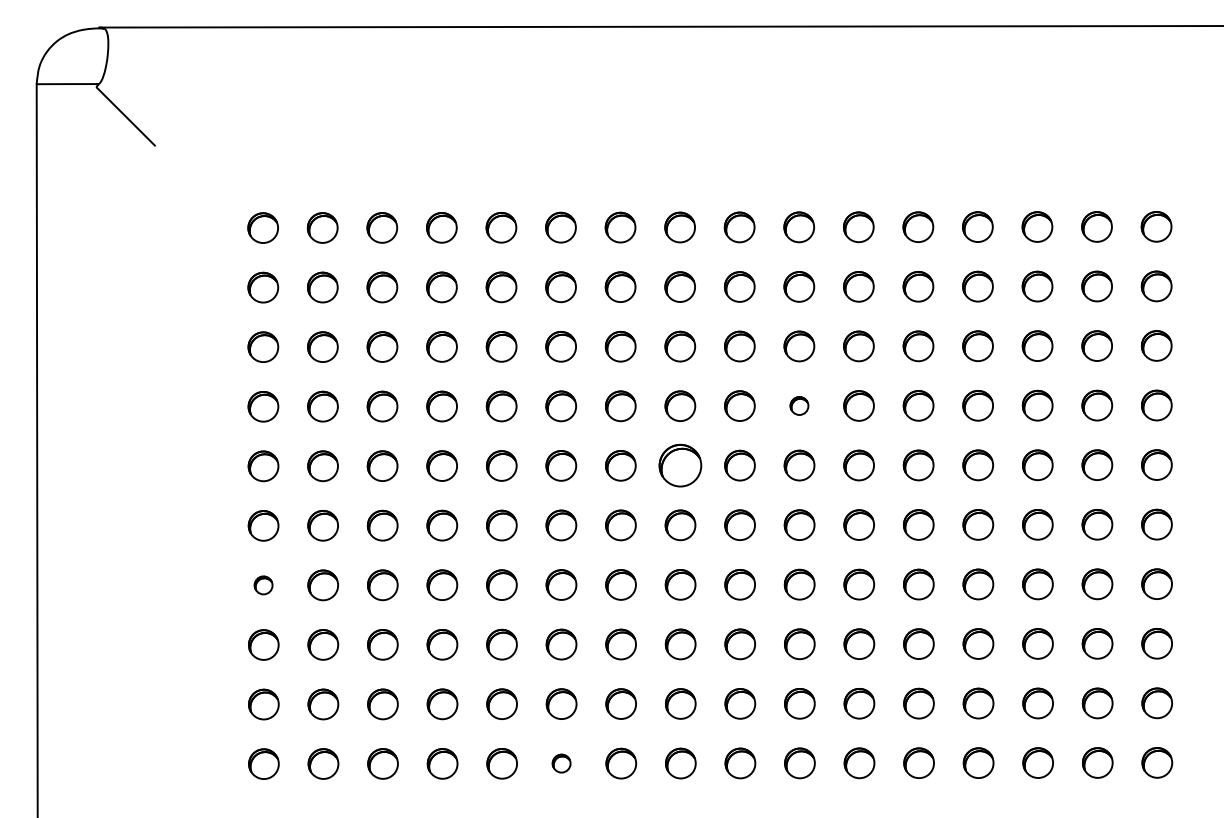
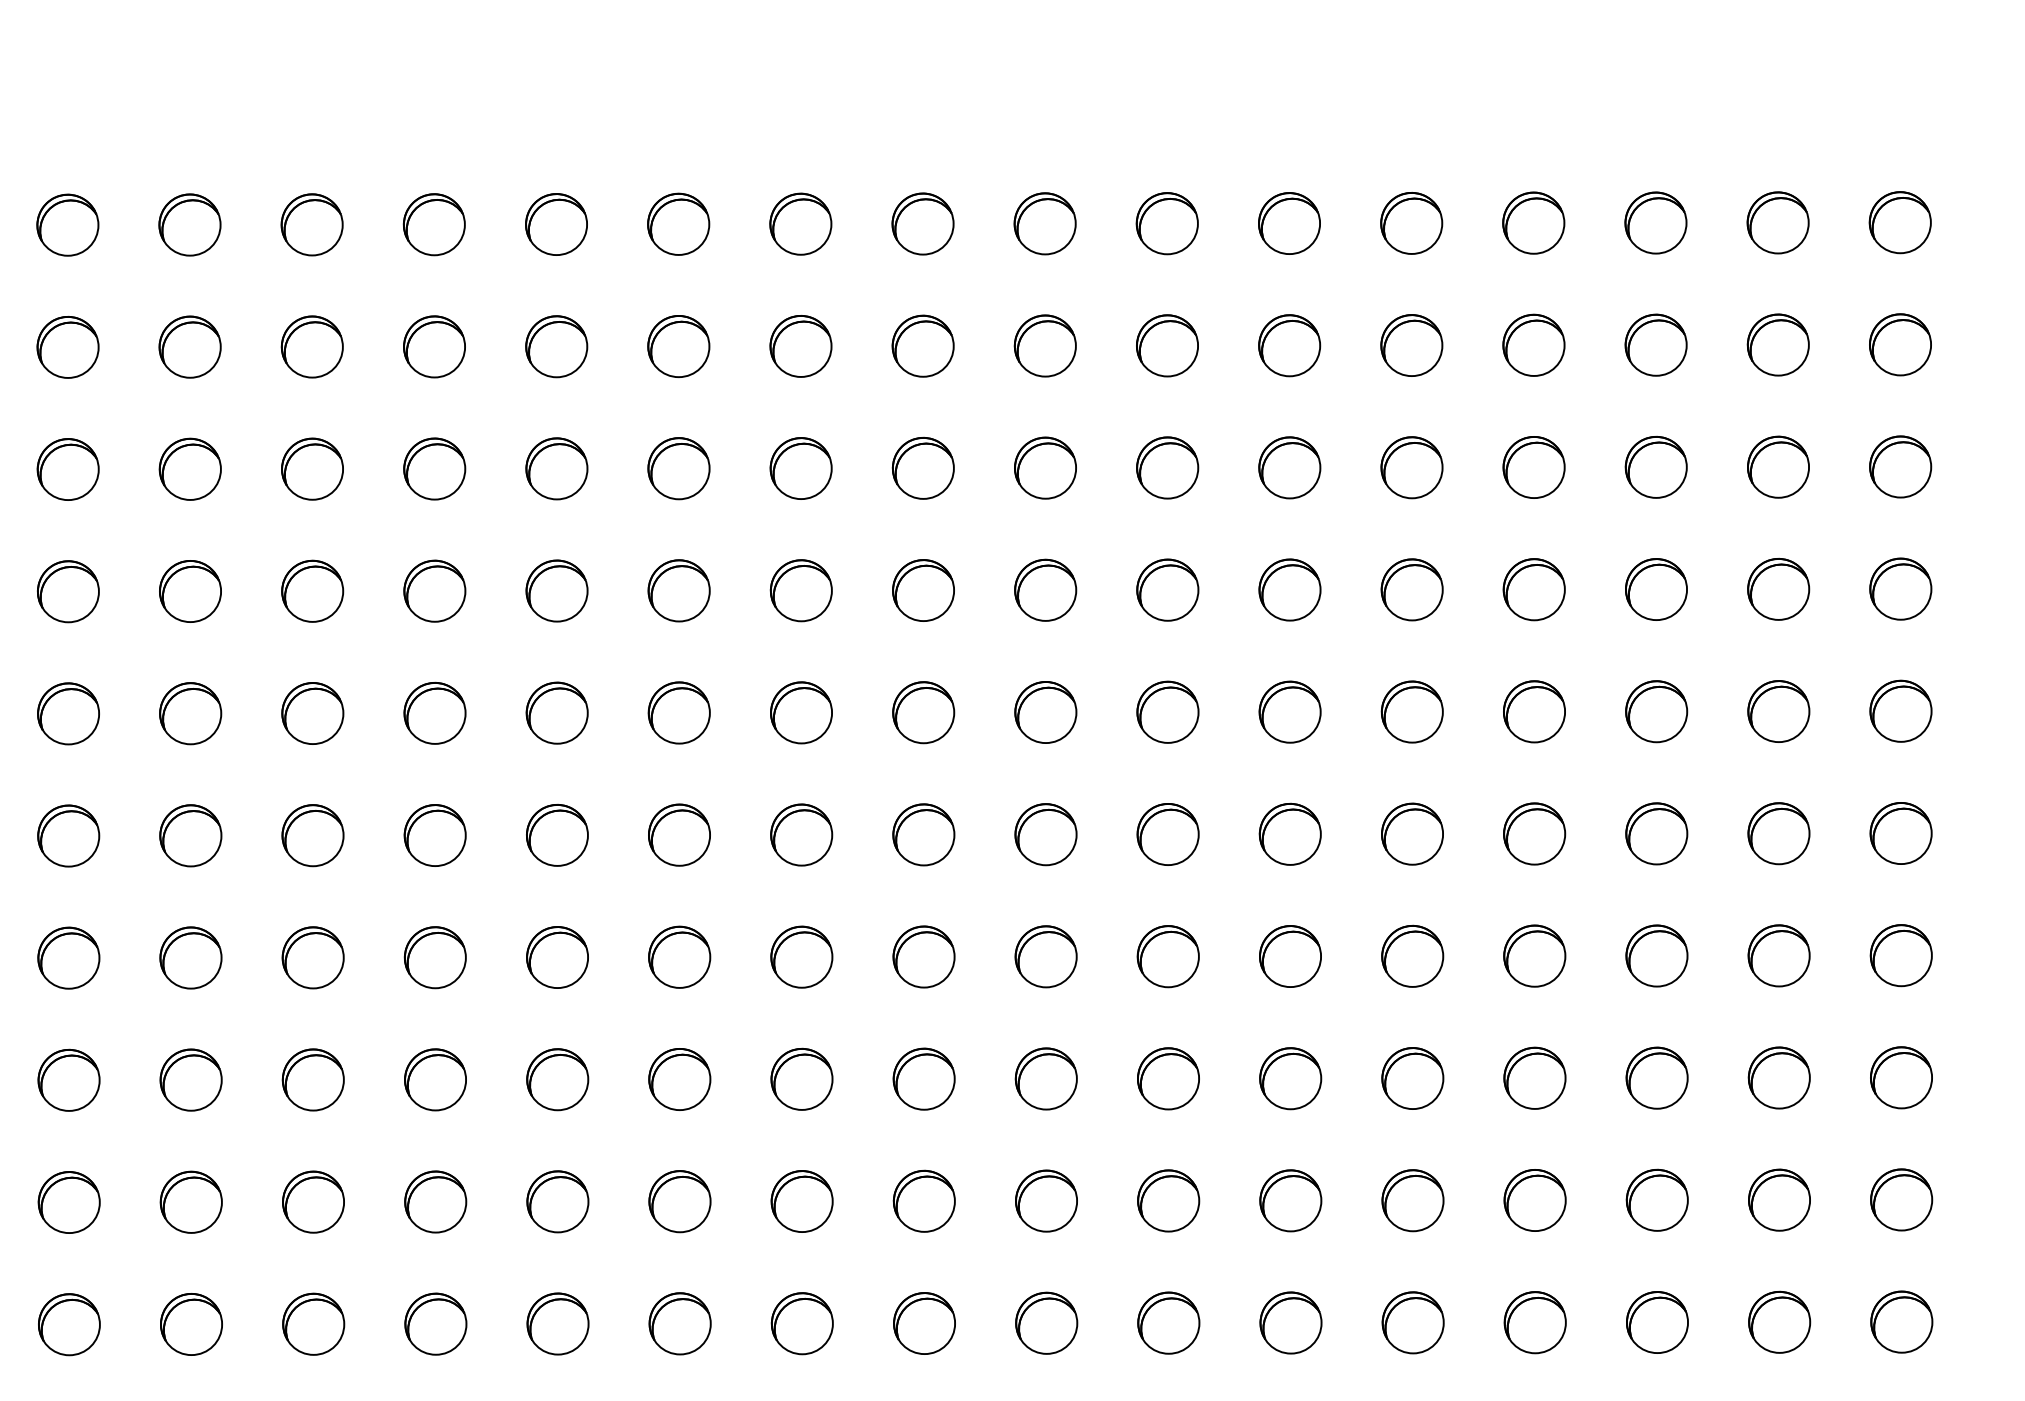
part: (799, 405) -> (1167, 589), size x1.67
part: (680, 465) -> (923, 712), size x0.71
part: (263, 585) -> (68, 958), size x1.67
part: (561, 763) -> (679, 1323), size x1.67

